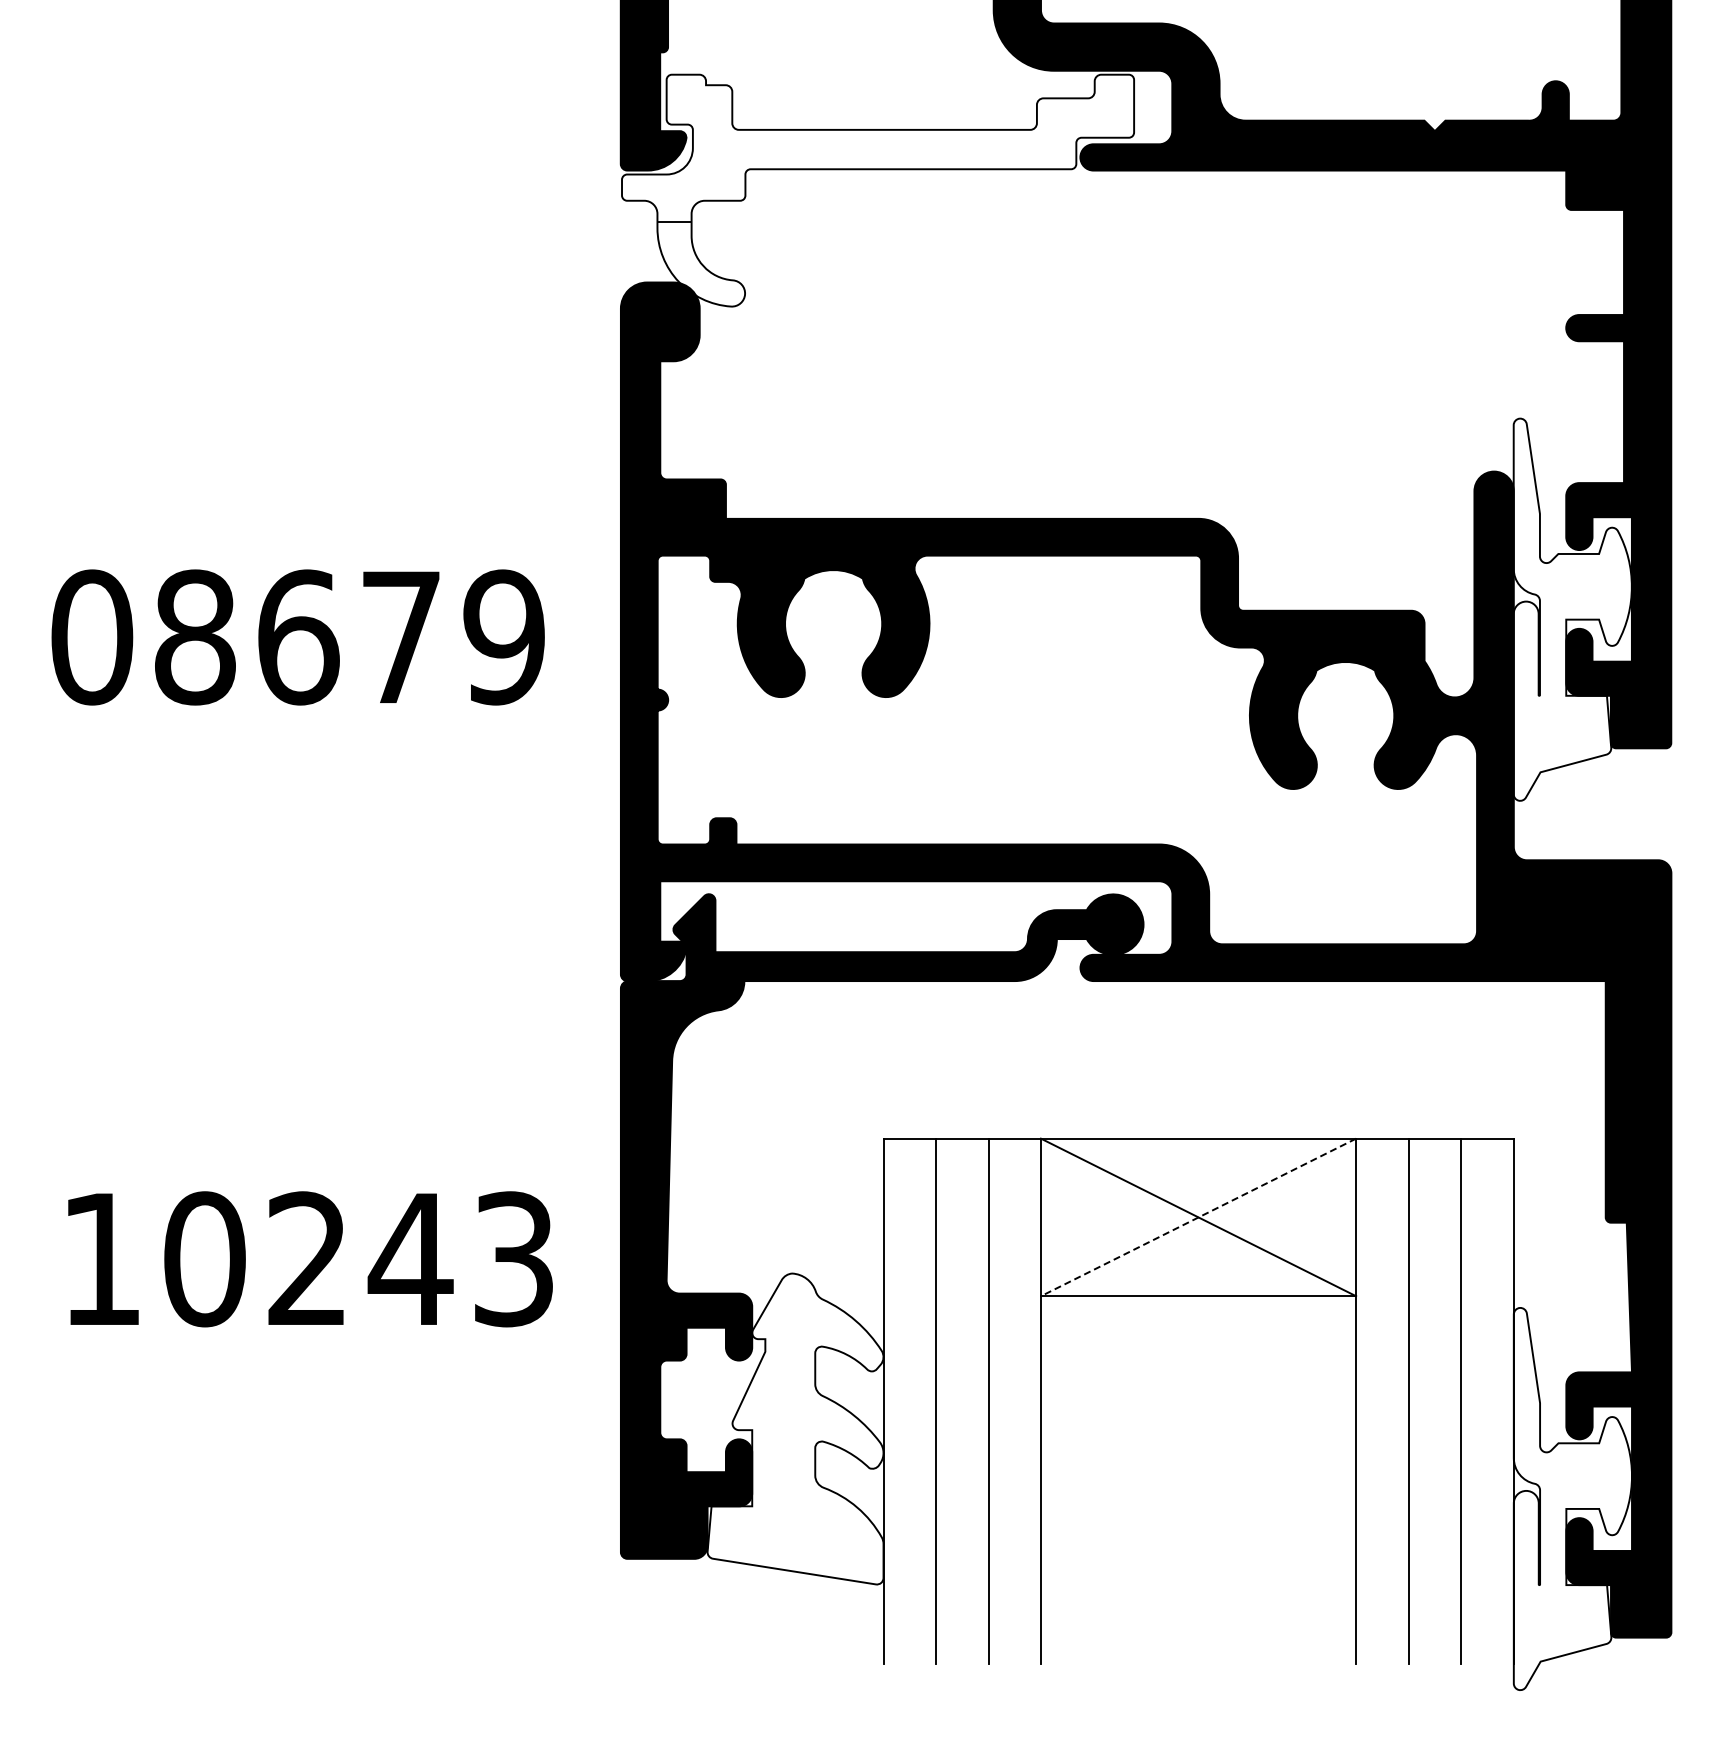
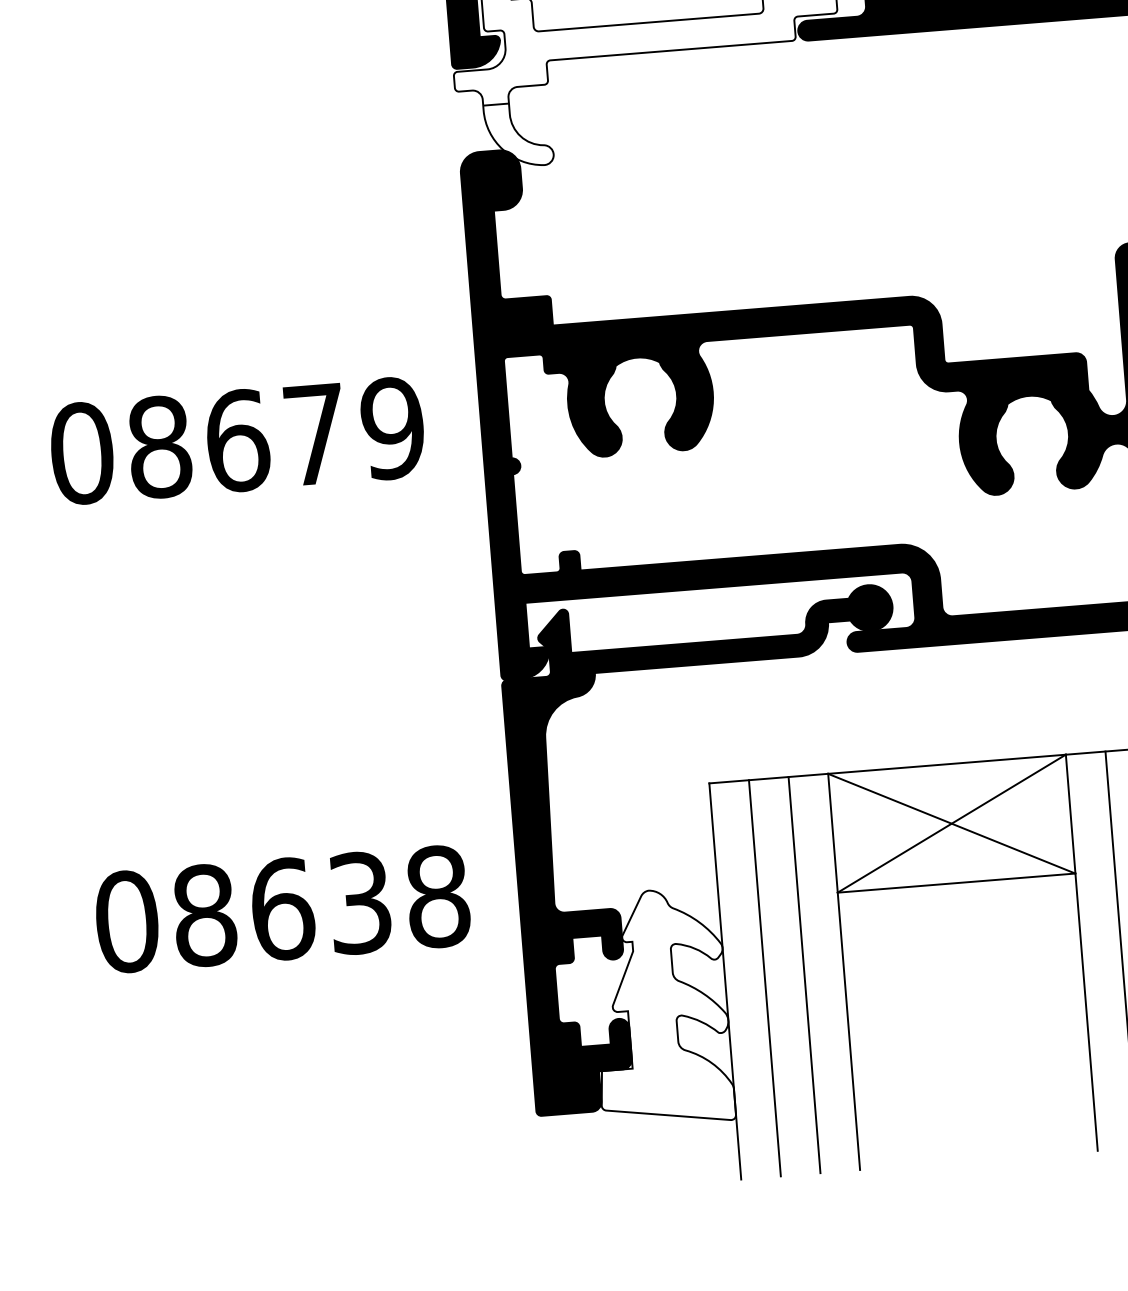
line: (1198, 1217) -> (951, 823), dashed -> solid
text: (307, 1259) -> (282, 909), 10243 -> 08638

